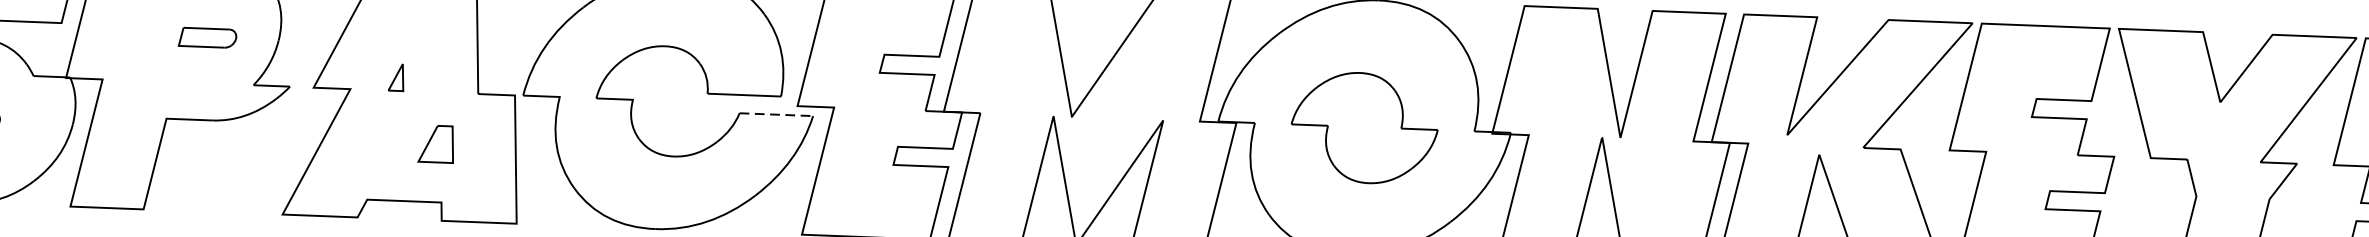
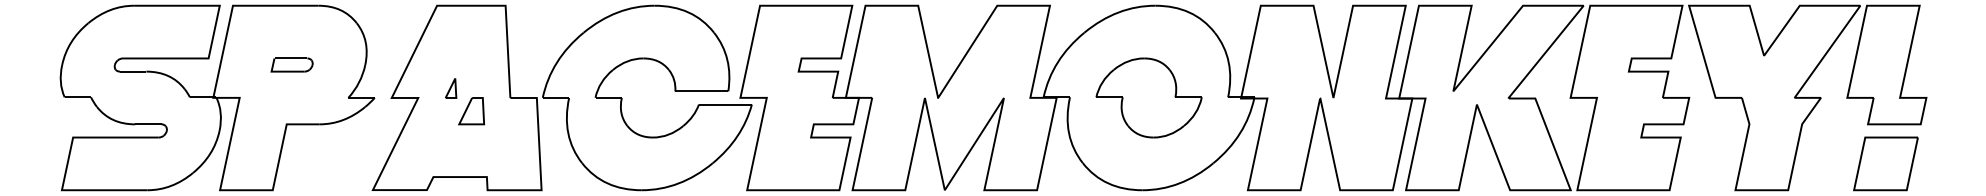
part: (206, 37) -> (291, 64), moved
line: (776, 114) -> (725, 104), dashed -> solid
part: (436, 144) -> (471, 111), moved

